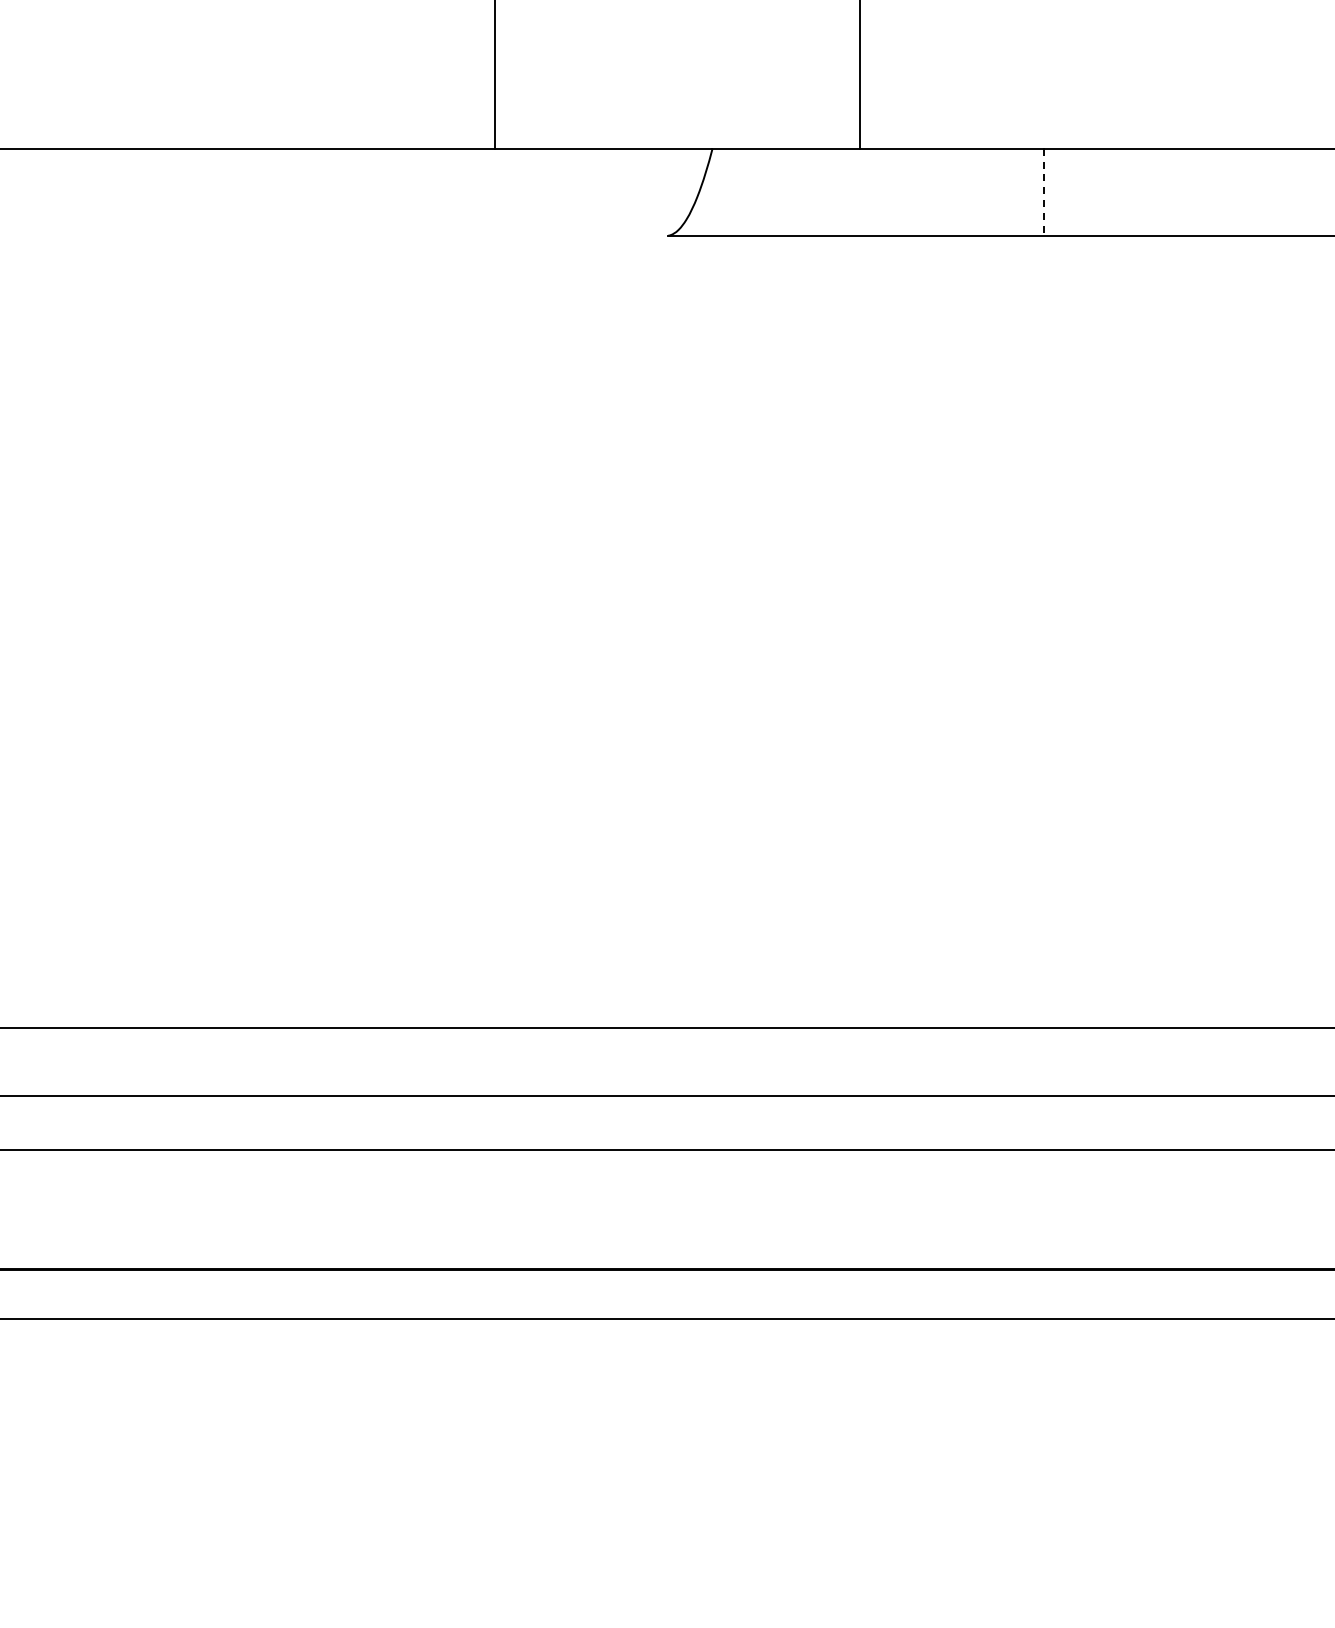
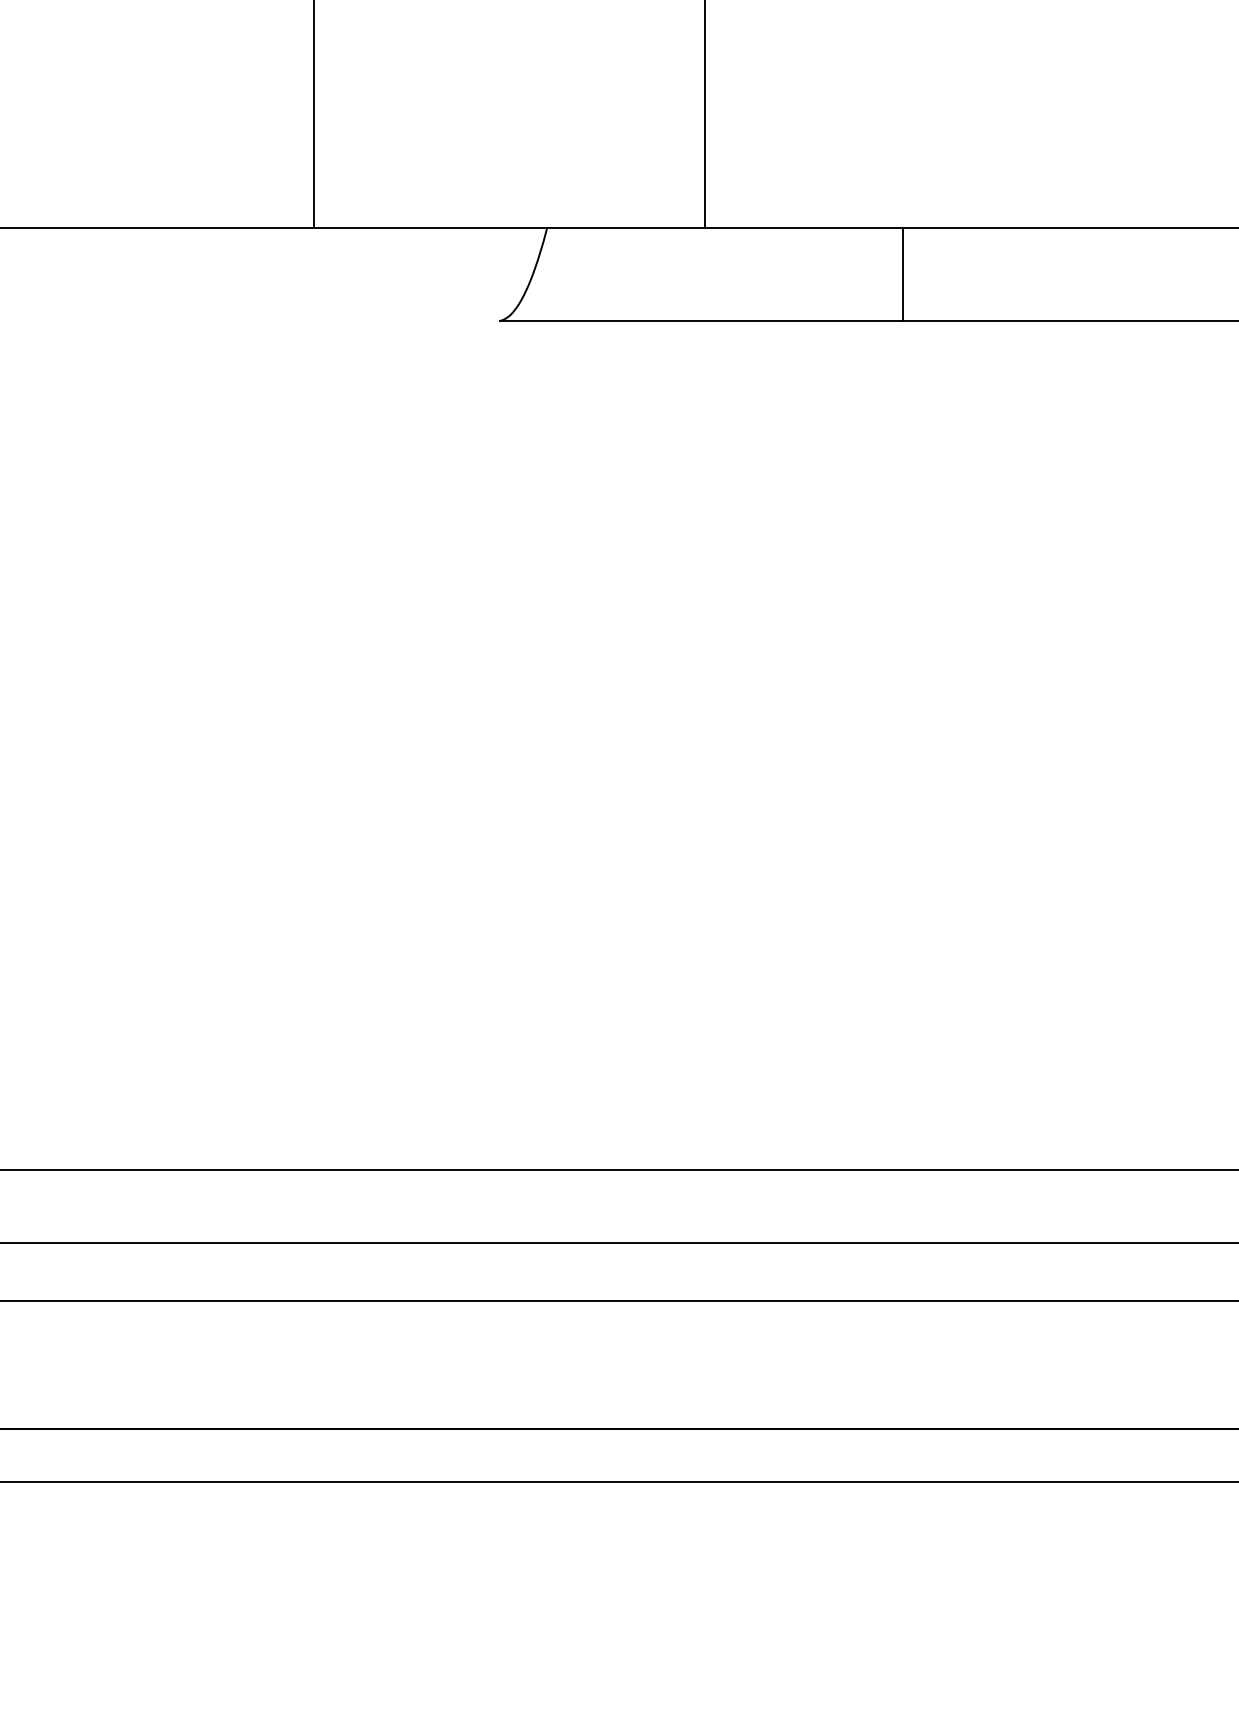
line: (1044, 192) -> (903, 274), dashed -> solid

